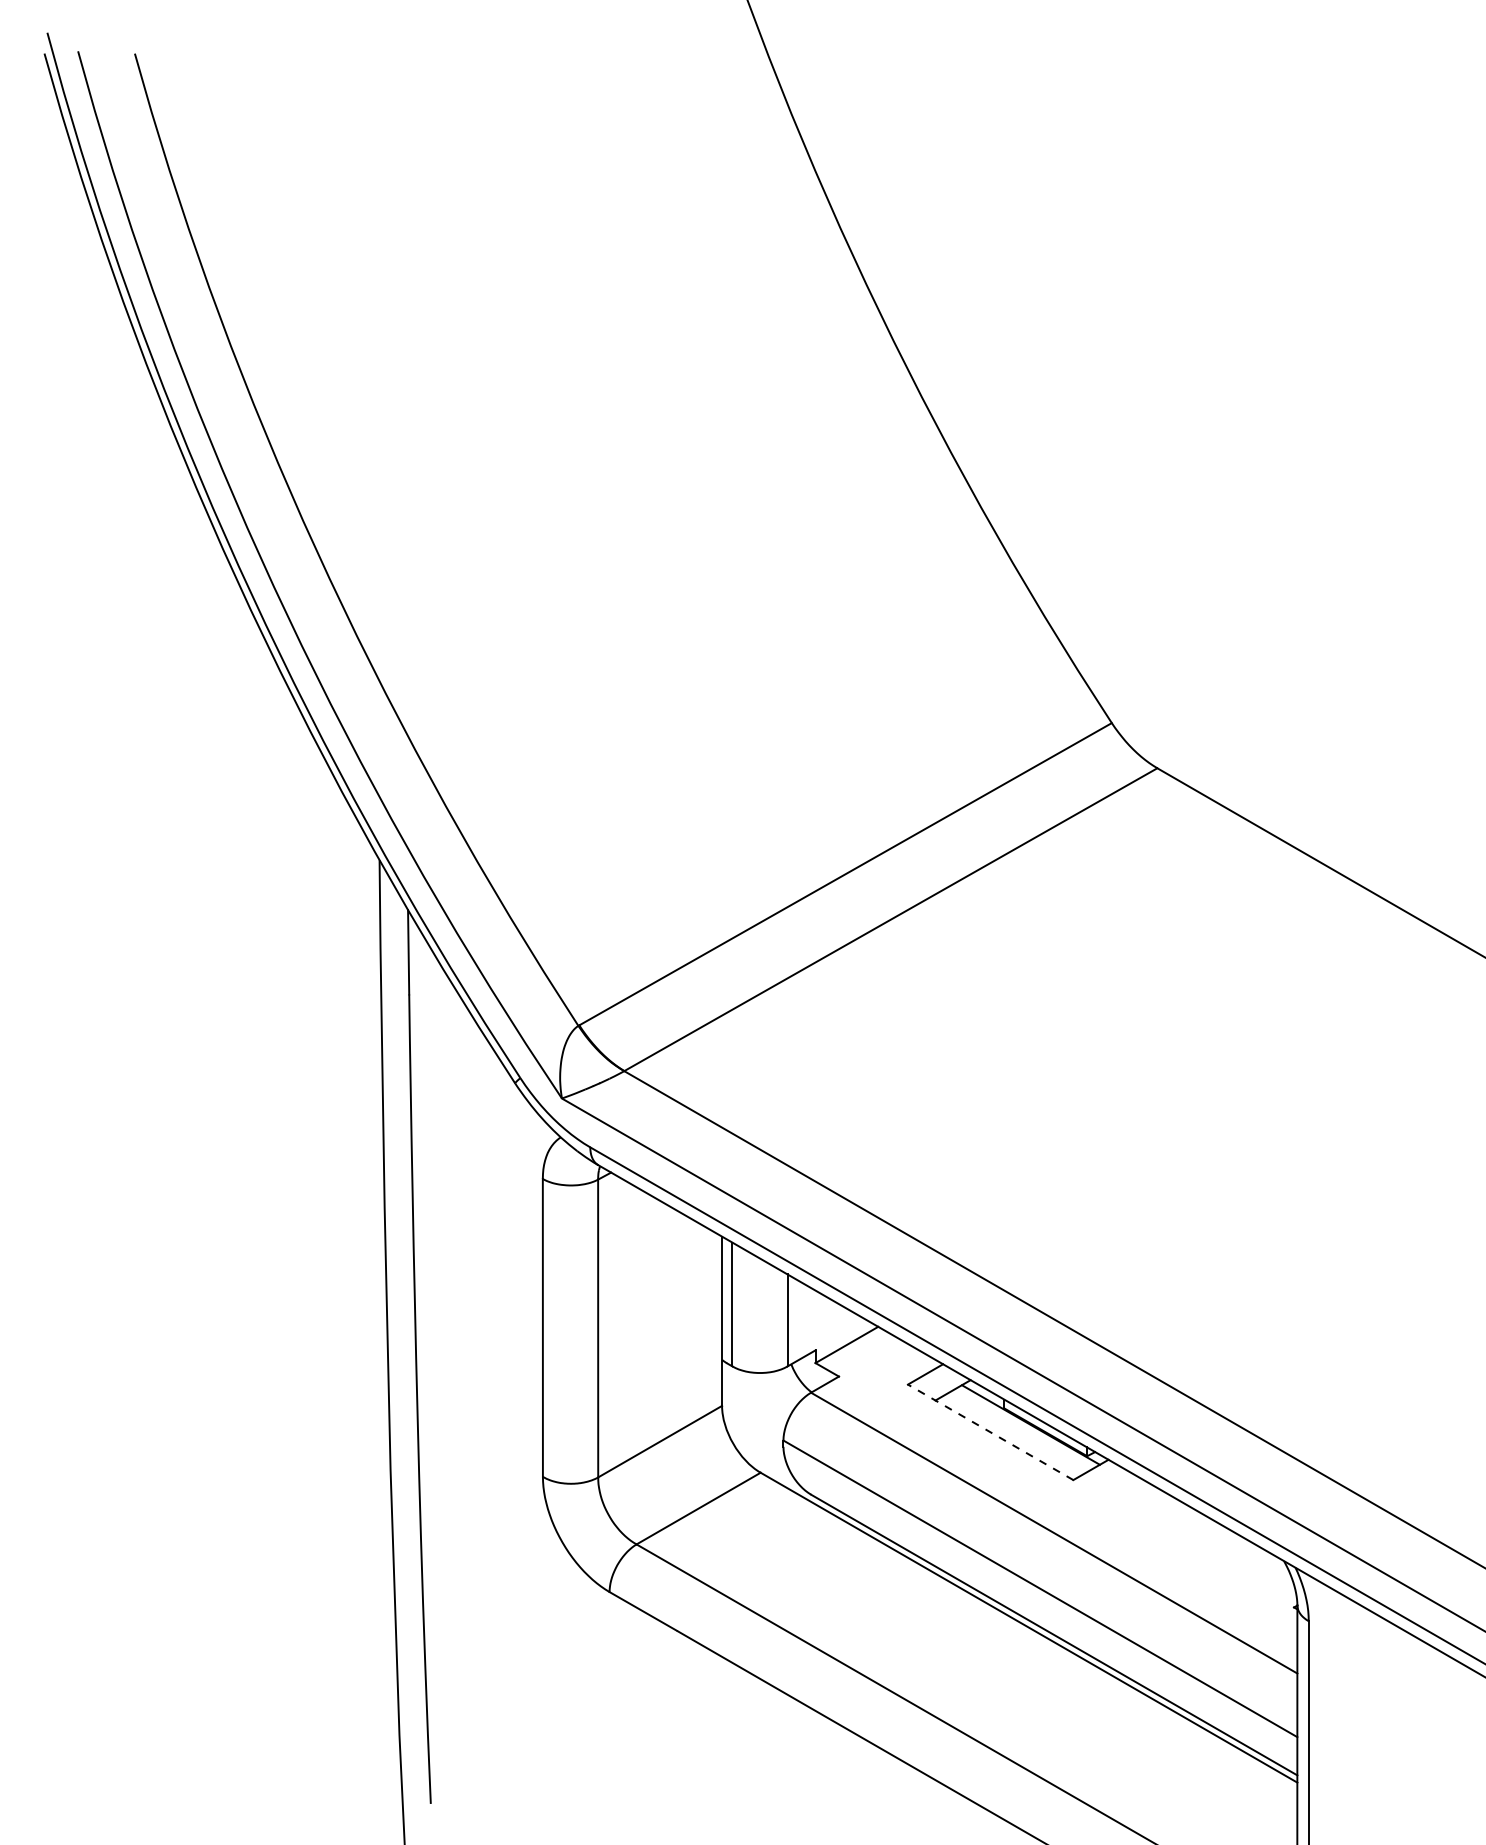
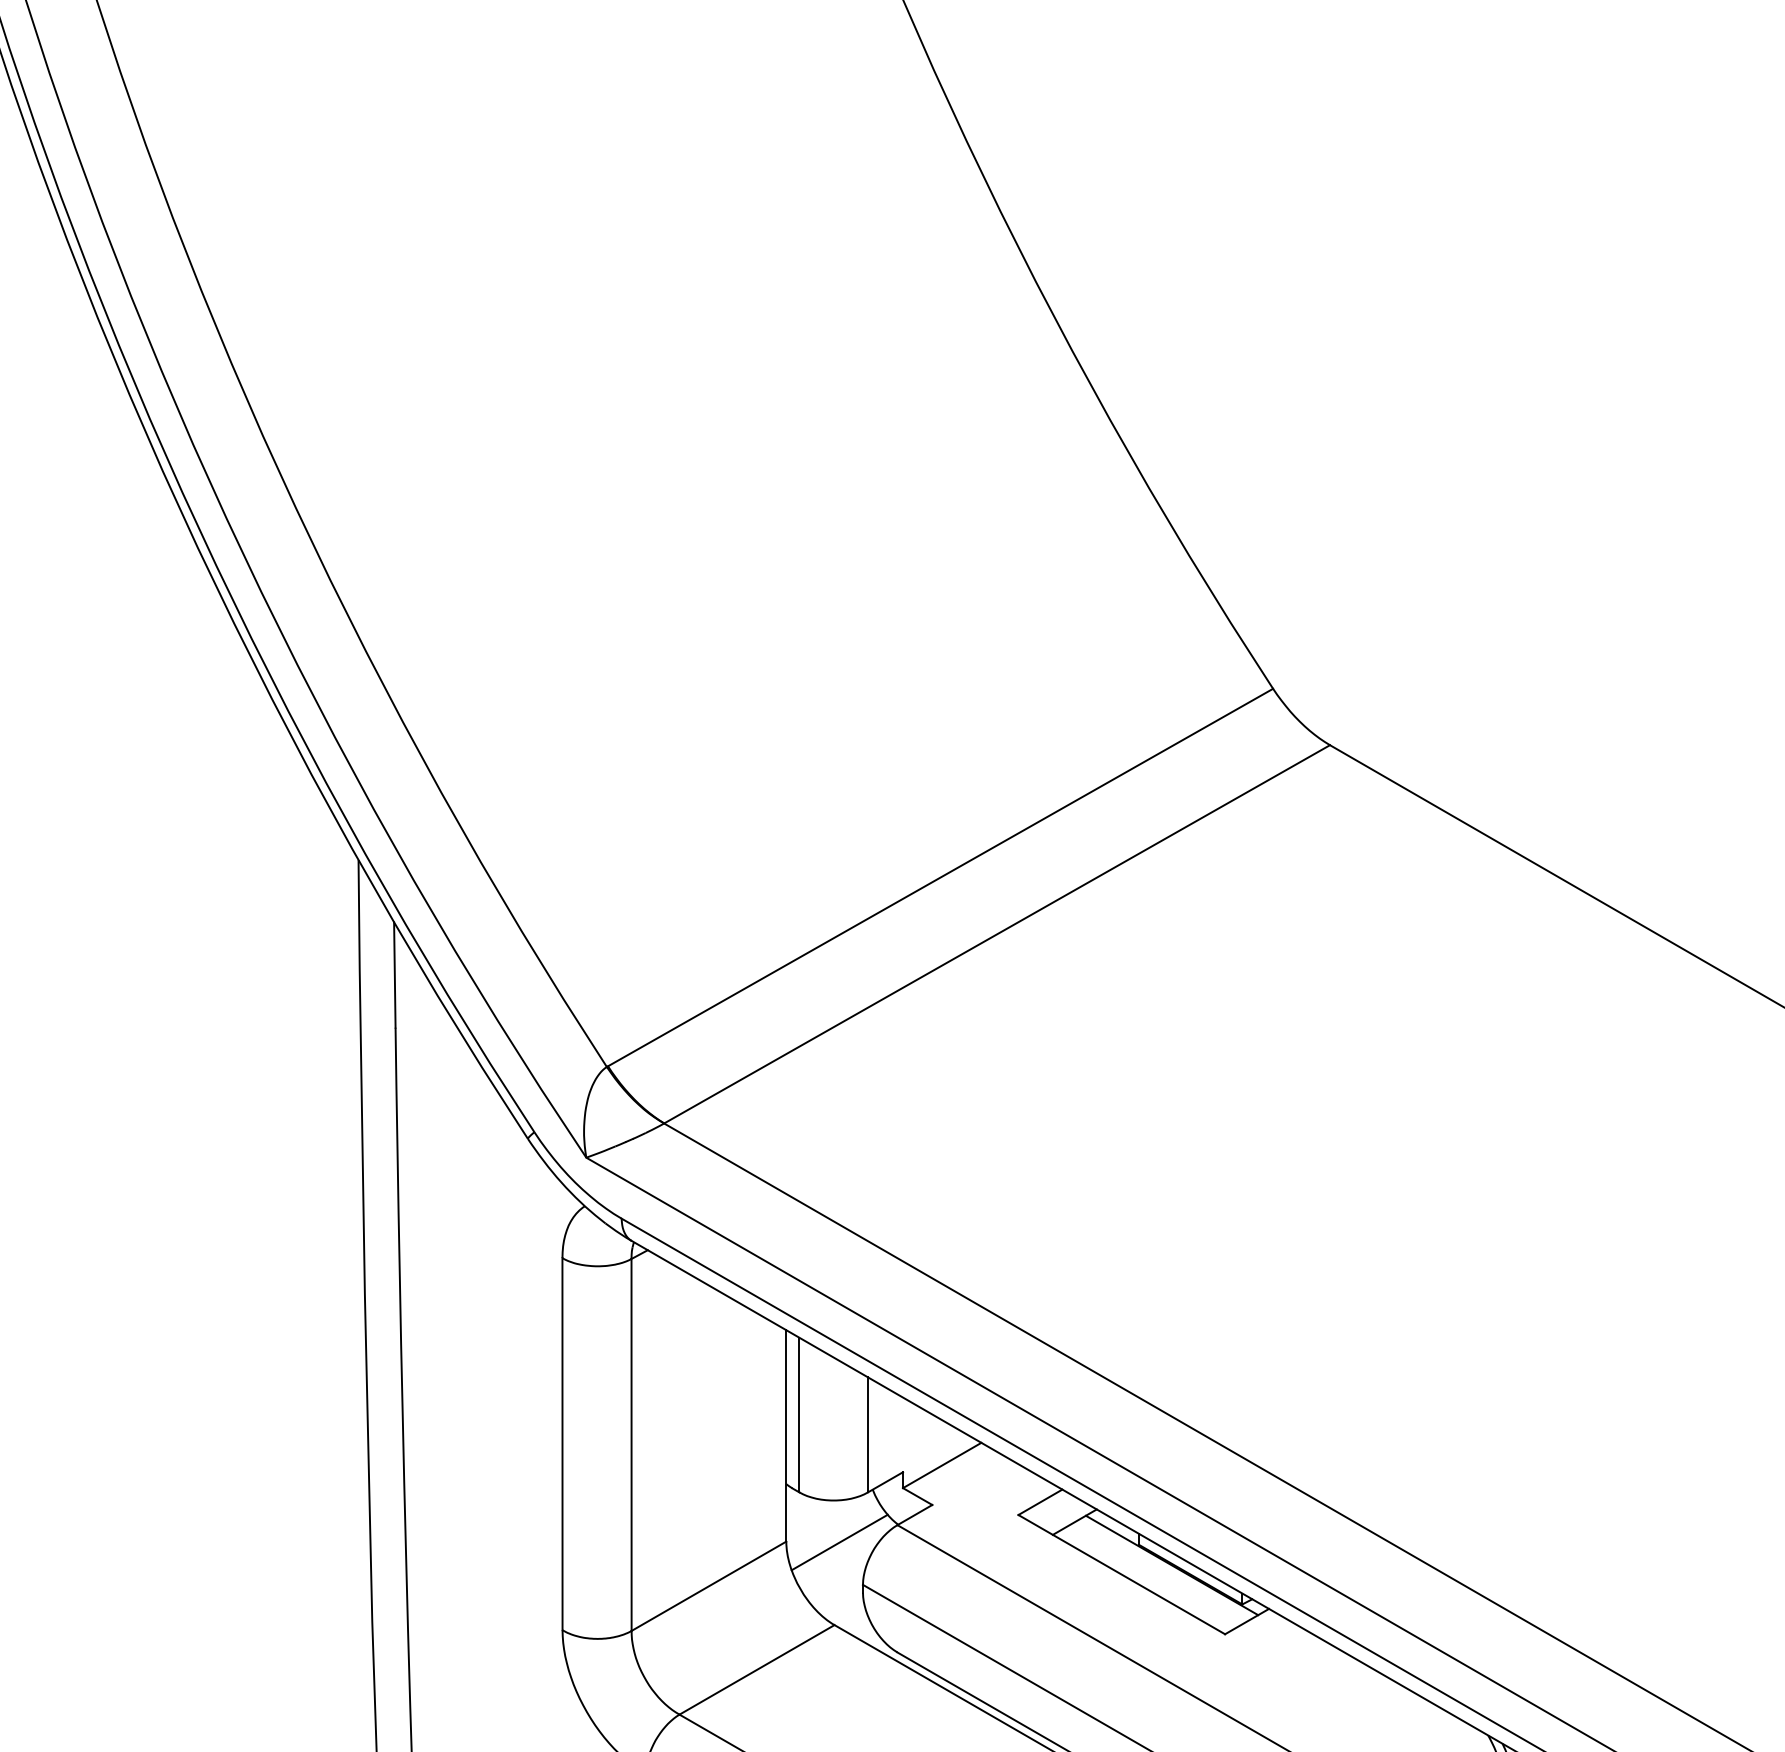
line: (764, 1406) -> (839, 1542), added
line: (990, 1432) -> (1121, 1574), dashed -> solid

